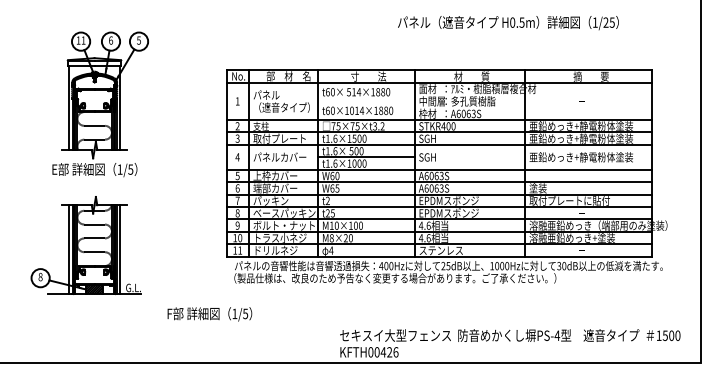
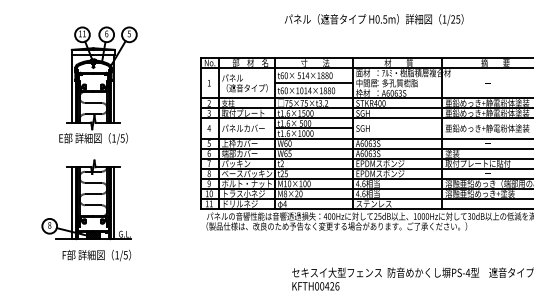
text: (508, 23) -> (374, 20), moved
line: (366, 101) -> (313, 83), added
text: (209, 314) -> (96, 255), moved

